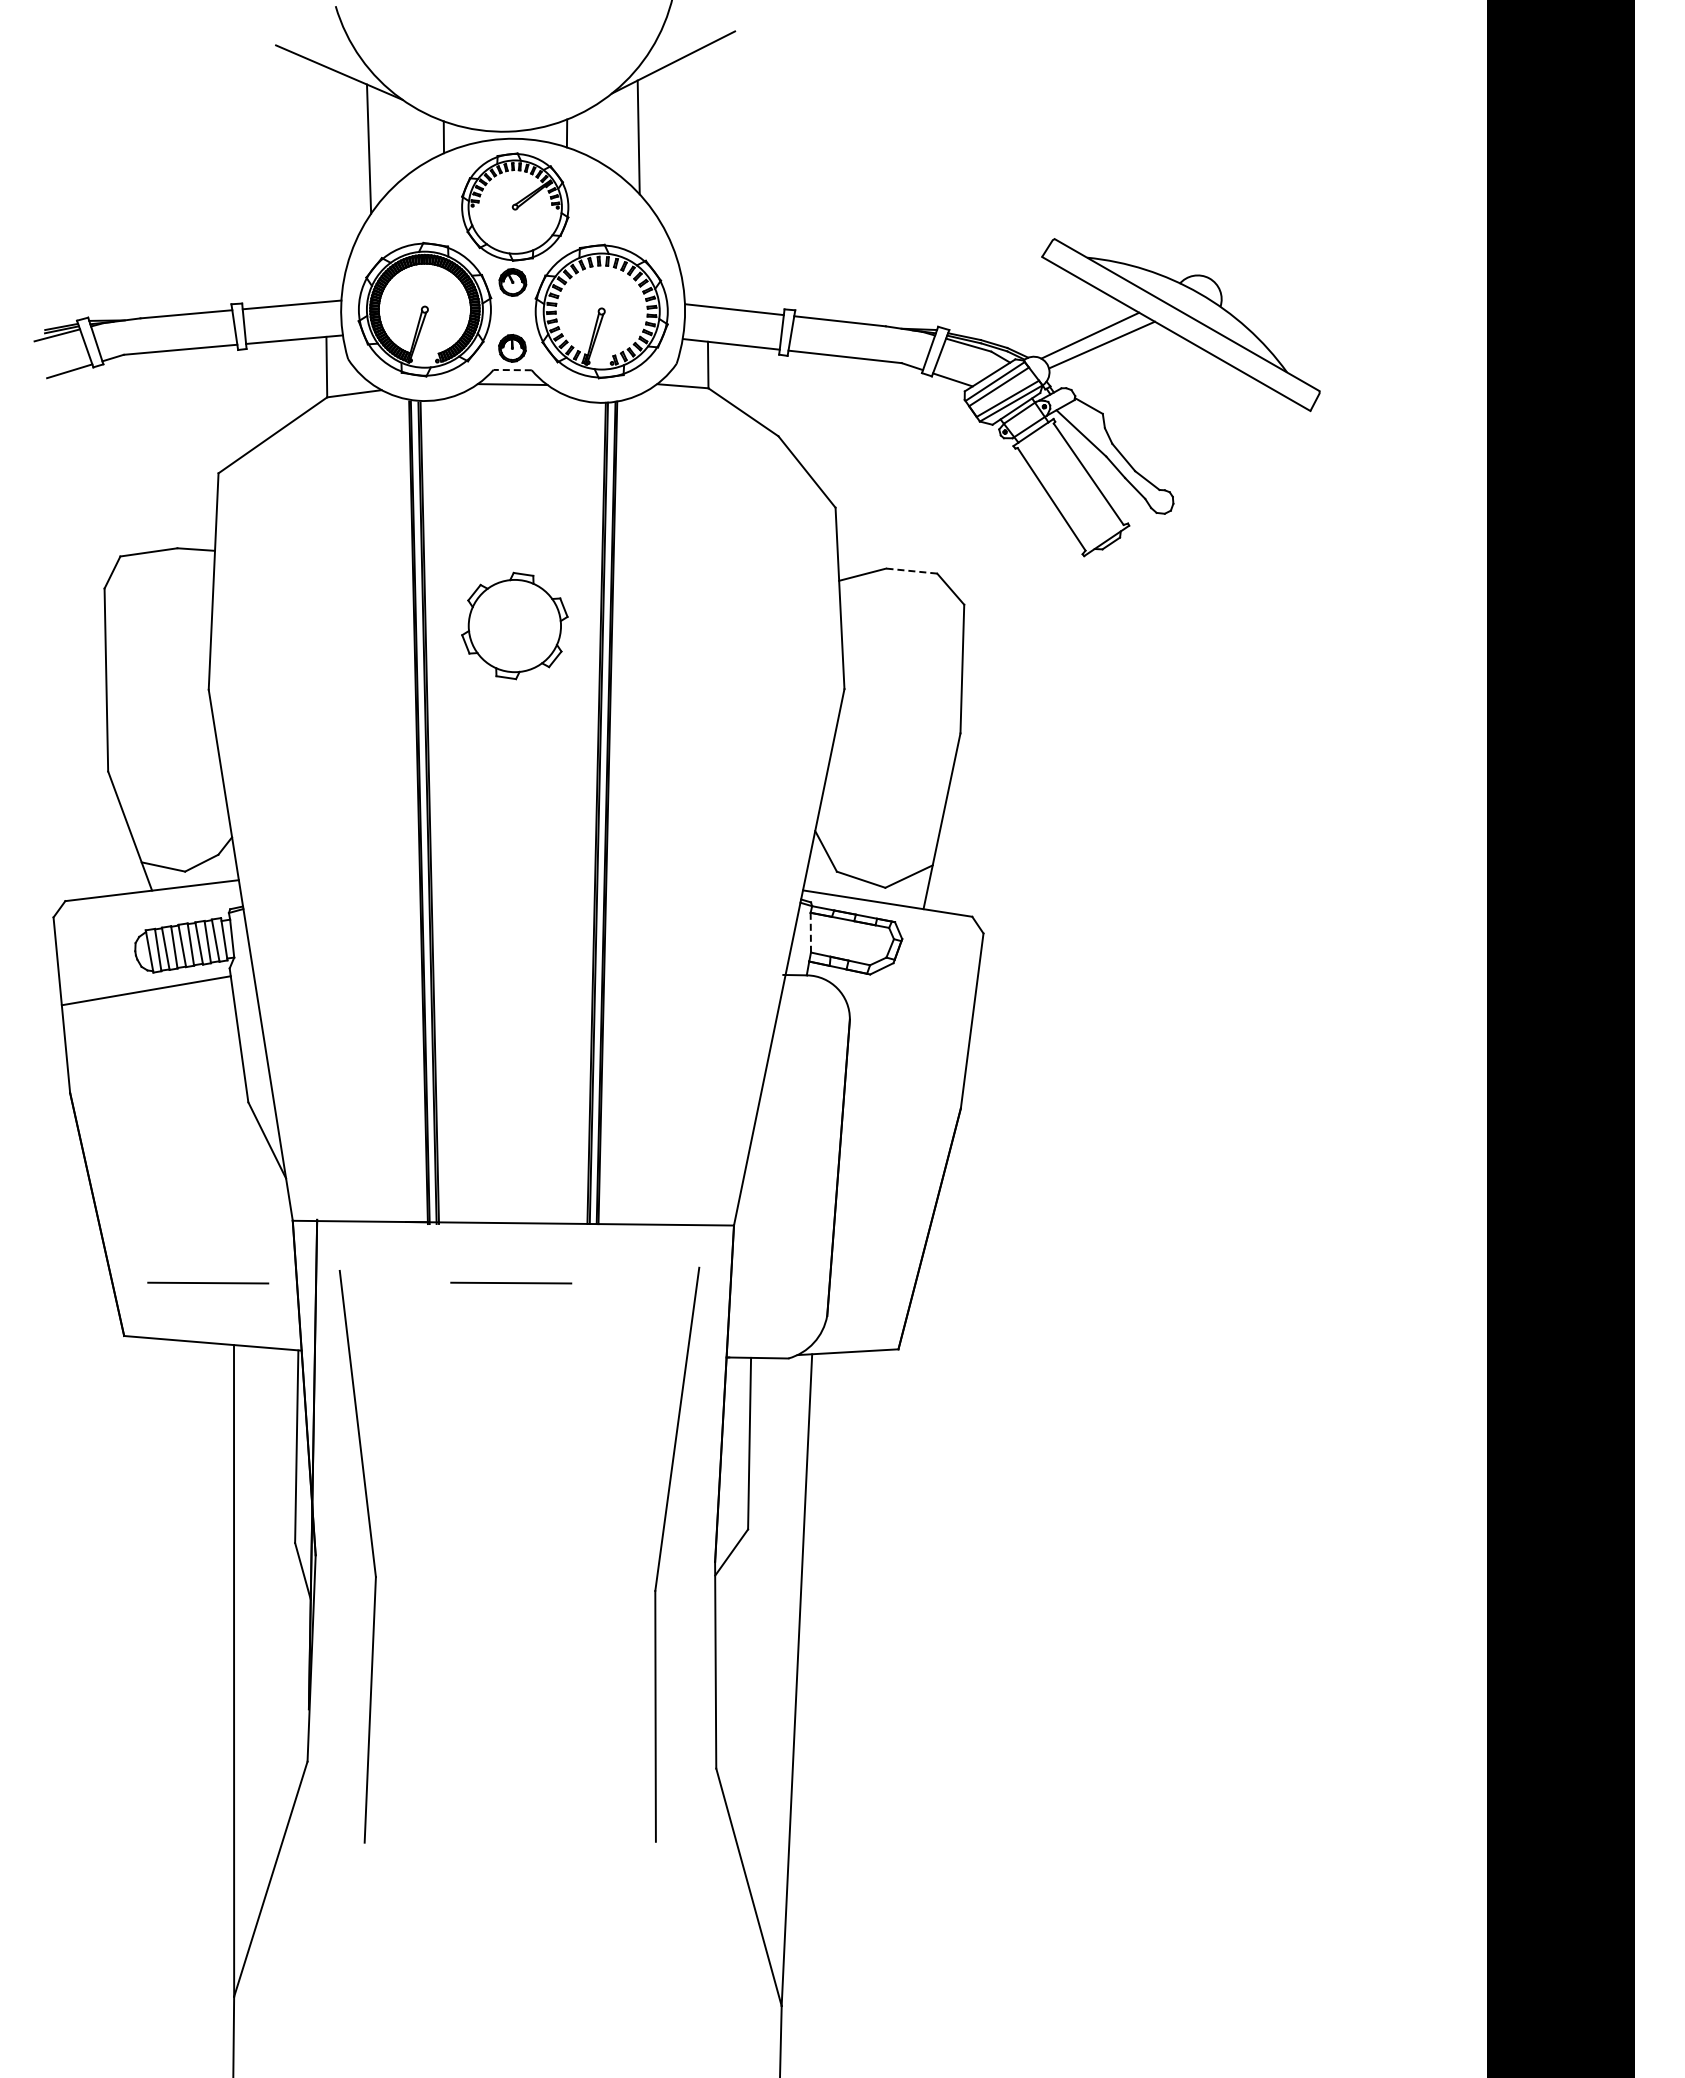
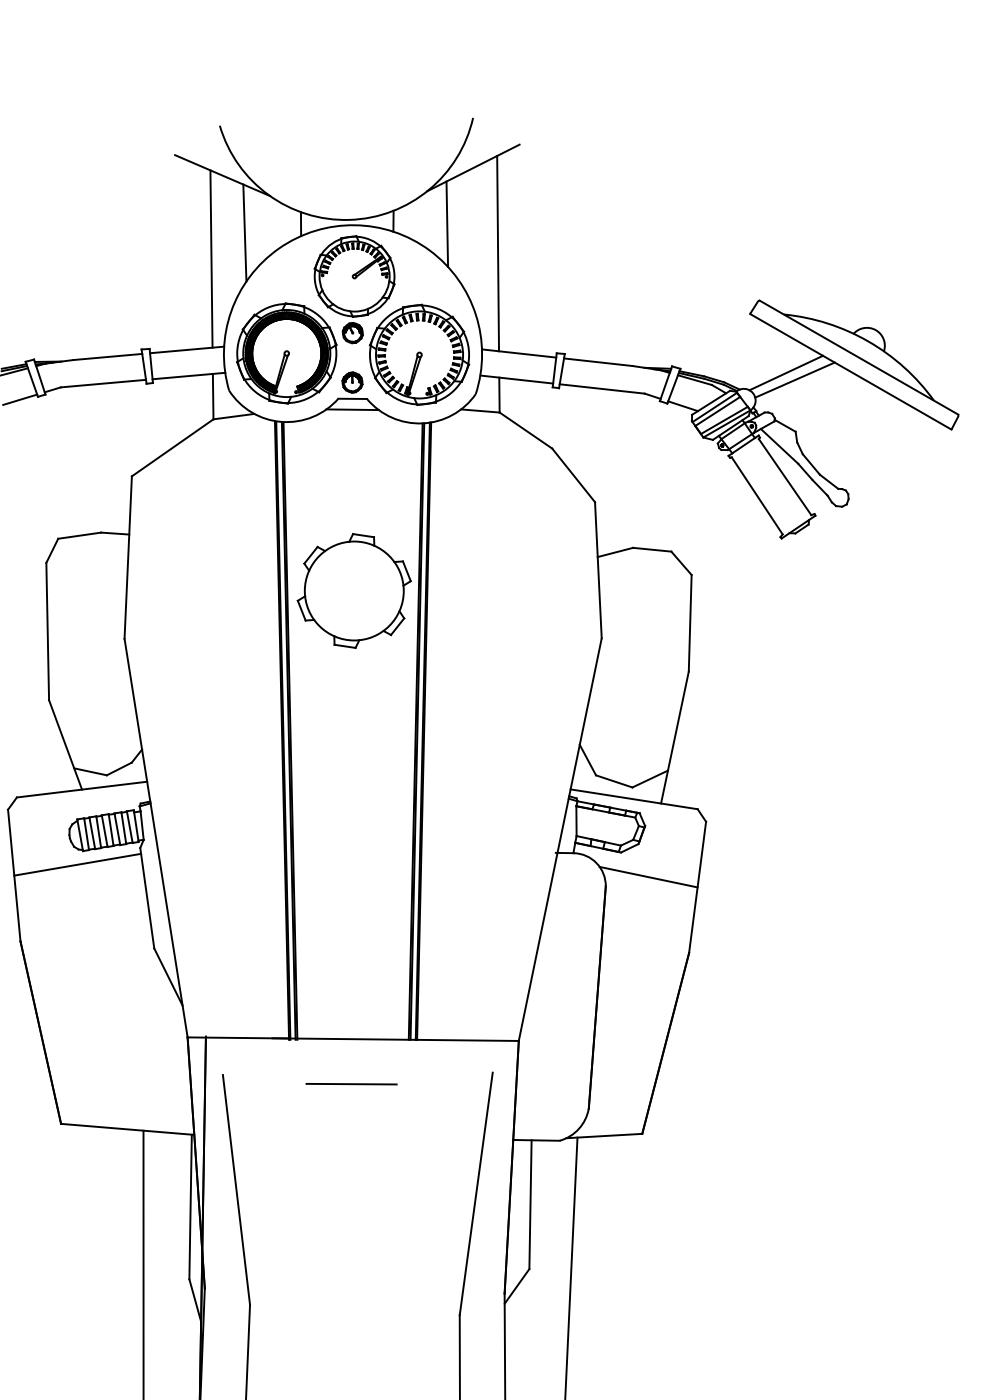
line: (706, 176) -> (498, 253), added
line: (324, 183) -> (211, 258), added
line: (512, 370) -> (352, 399), dashed -> solid
line: (911, 571) -> (652, 550), dashed -> solid
part: (514, 625) -> (354, 590), size x1.43
line: (810, 932) -> (576, 821), dashed -> solid
line: (906, 1006) -> (648, 876), added
line: (208, 1282) -> (124, 1083), removed

